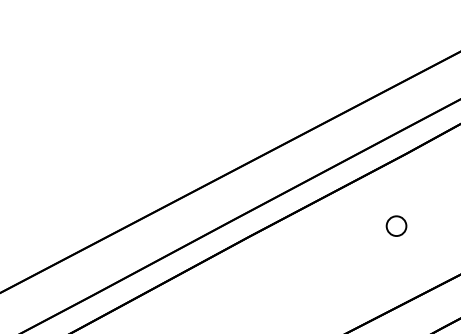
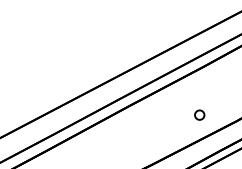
part: (396, 224) -> (199, 114), moved

